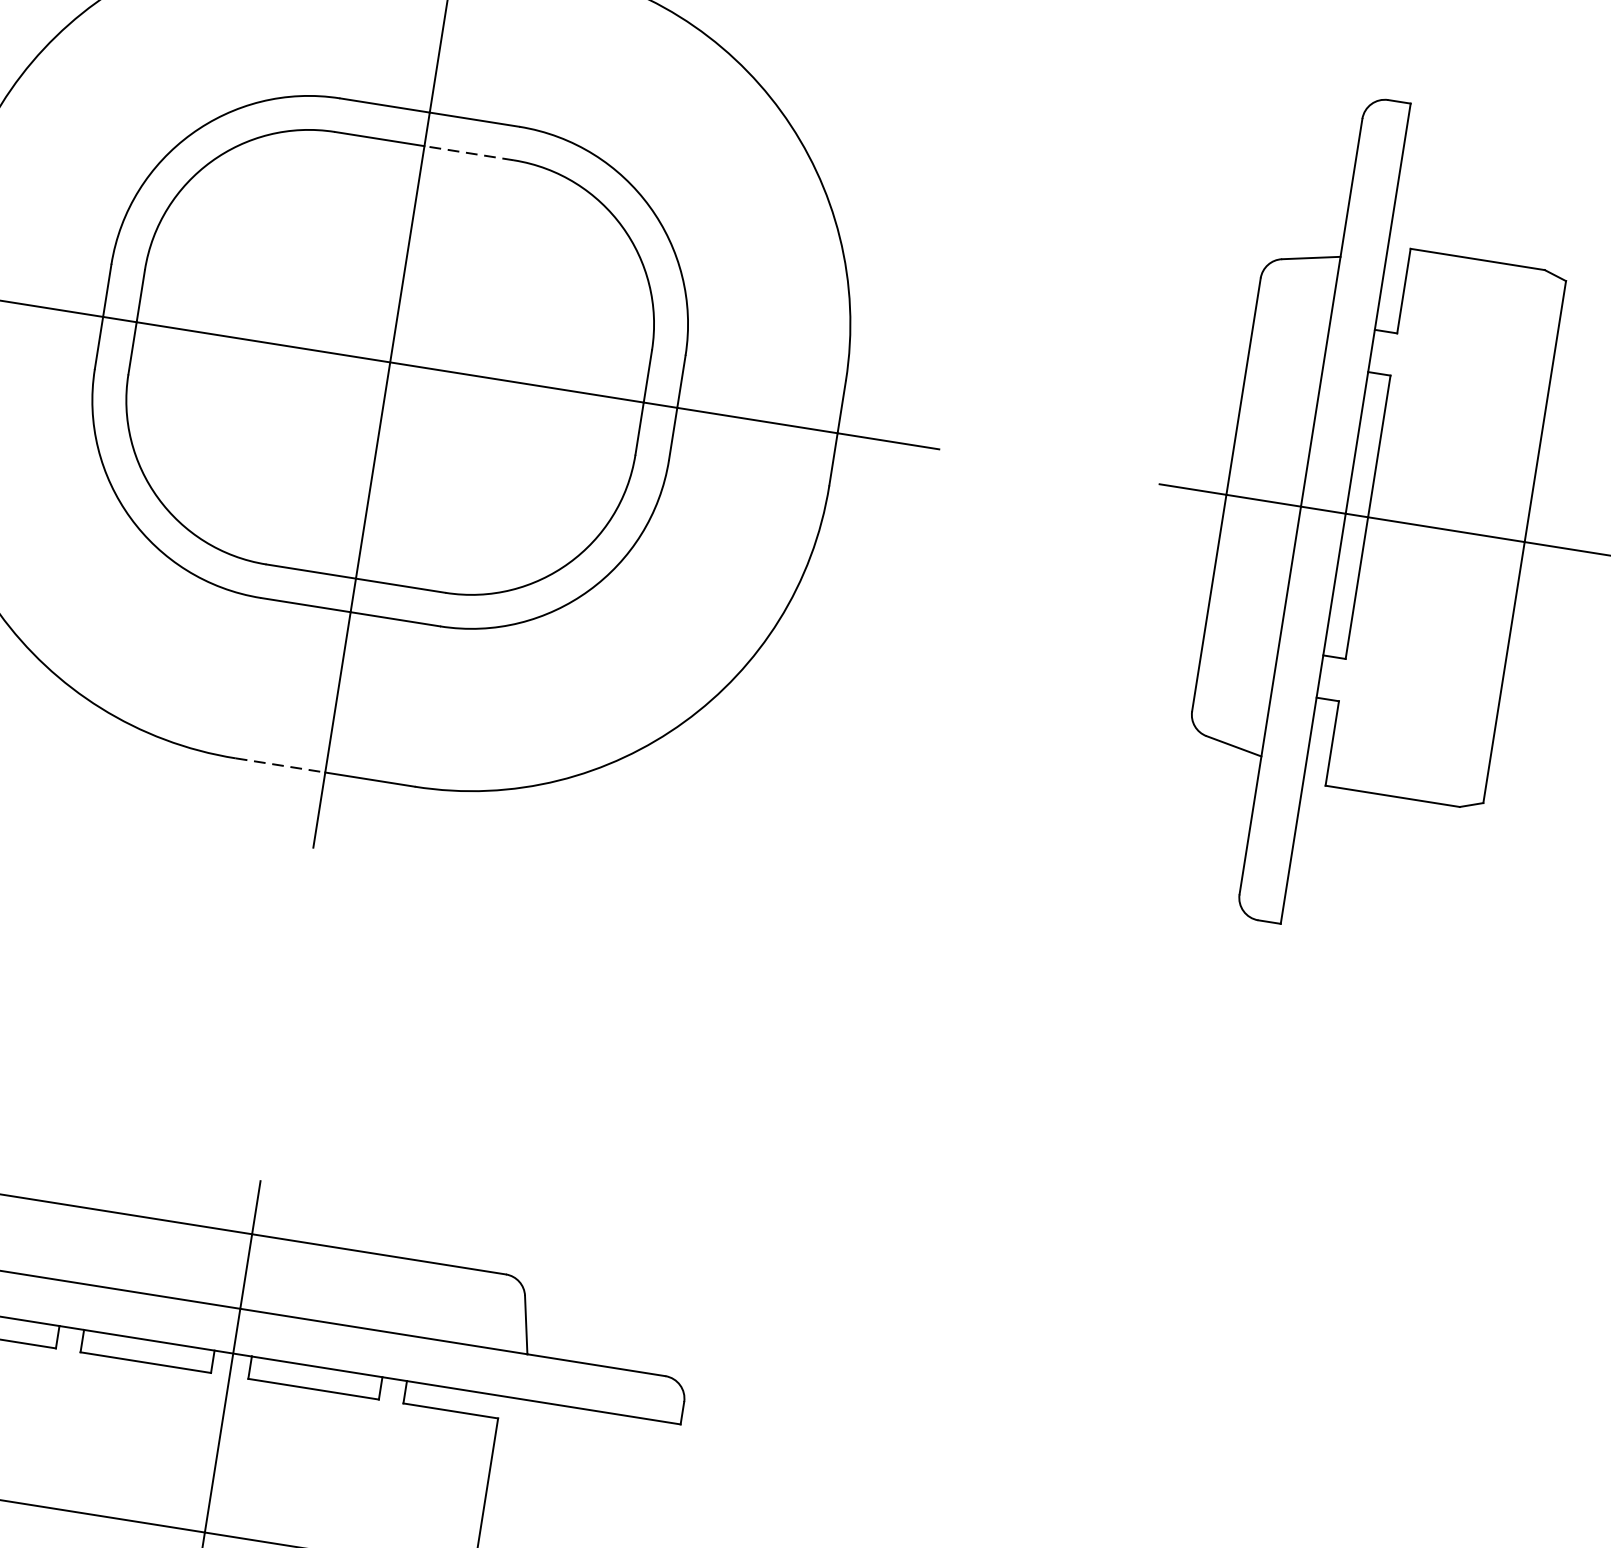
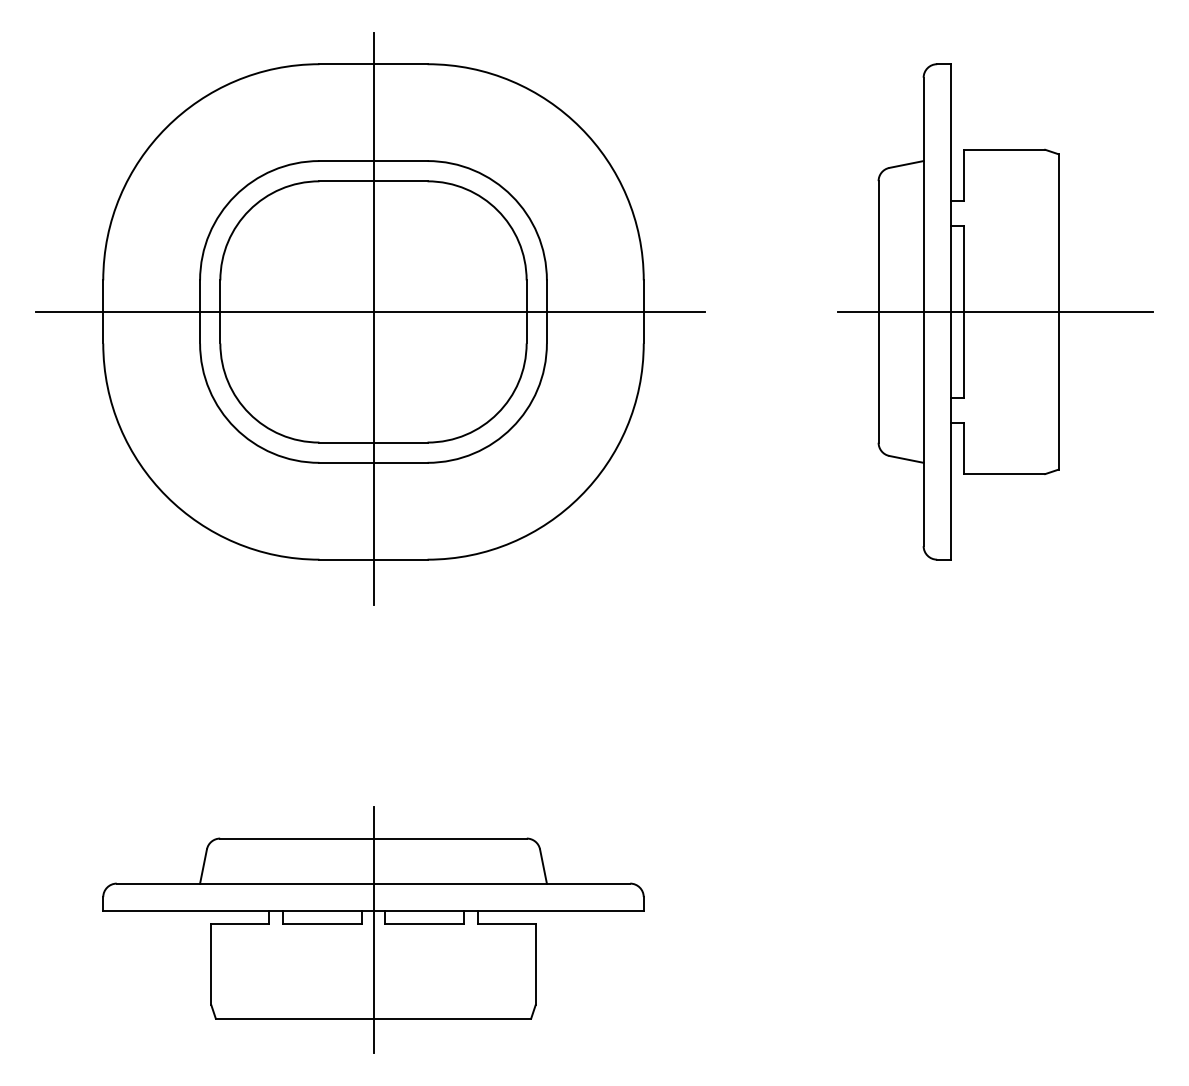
line: (469, 153) -> (400, 181), dashed -> solid
line: (280, 765) -> (346, 559), dashed -> solid

